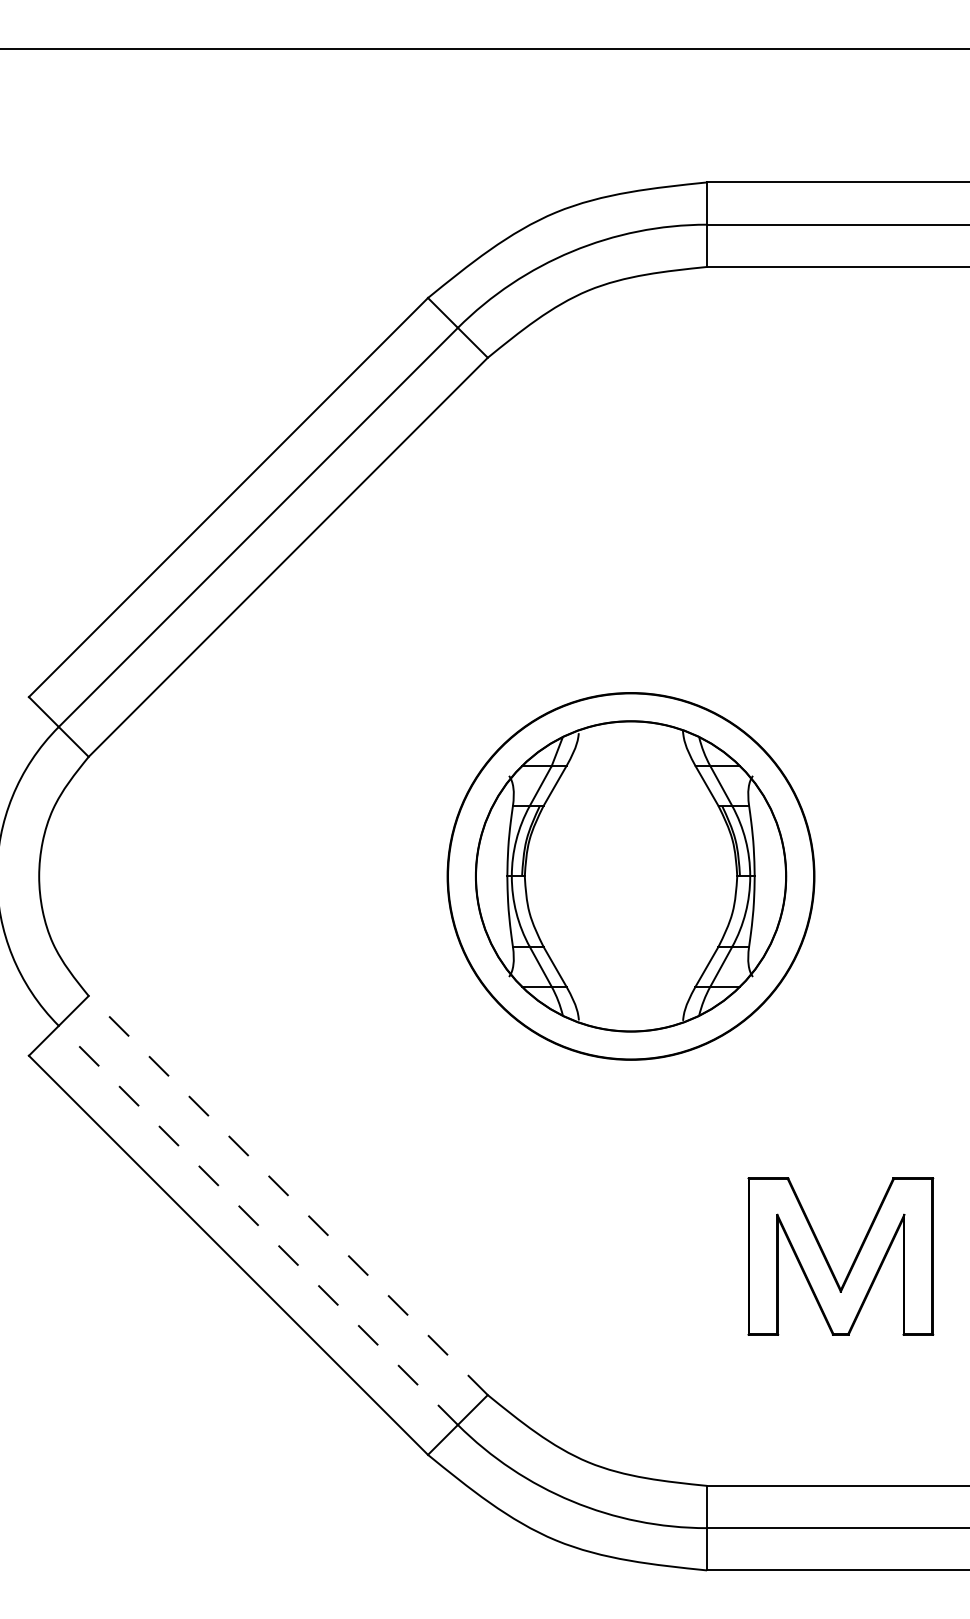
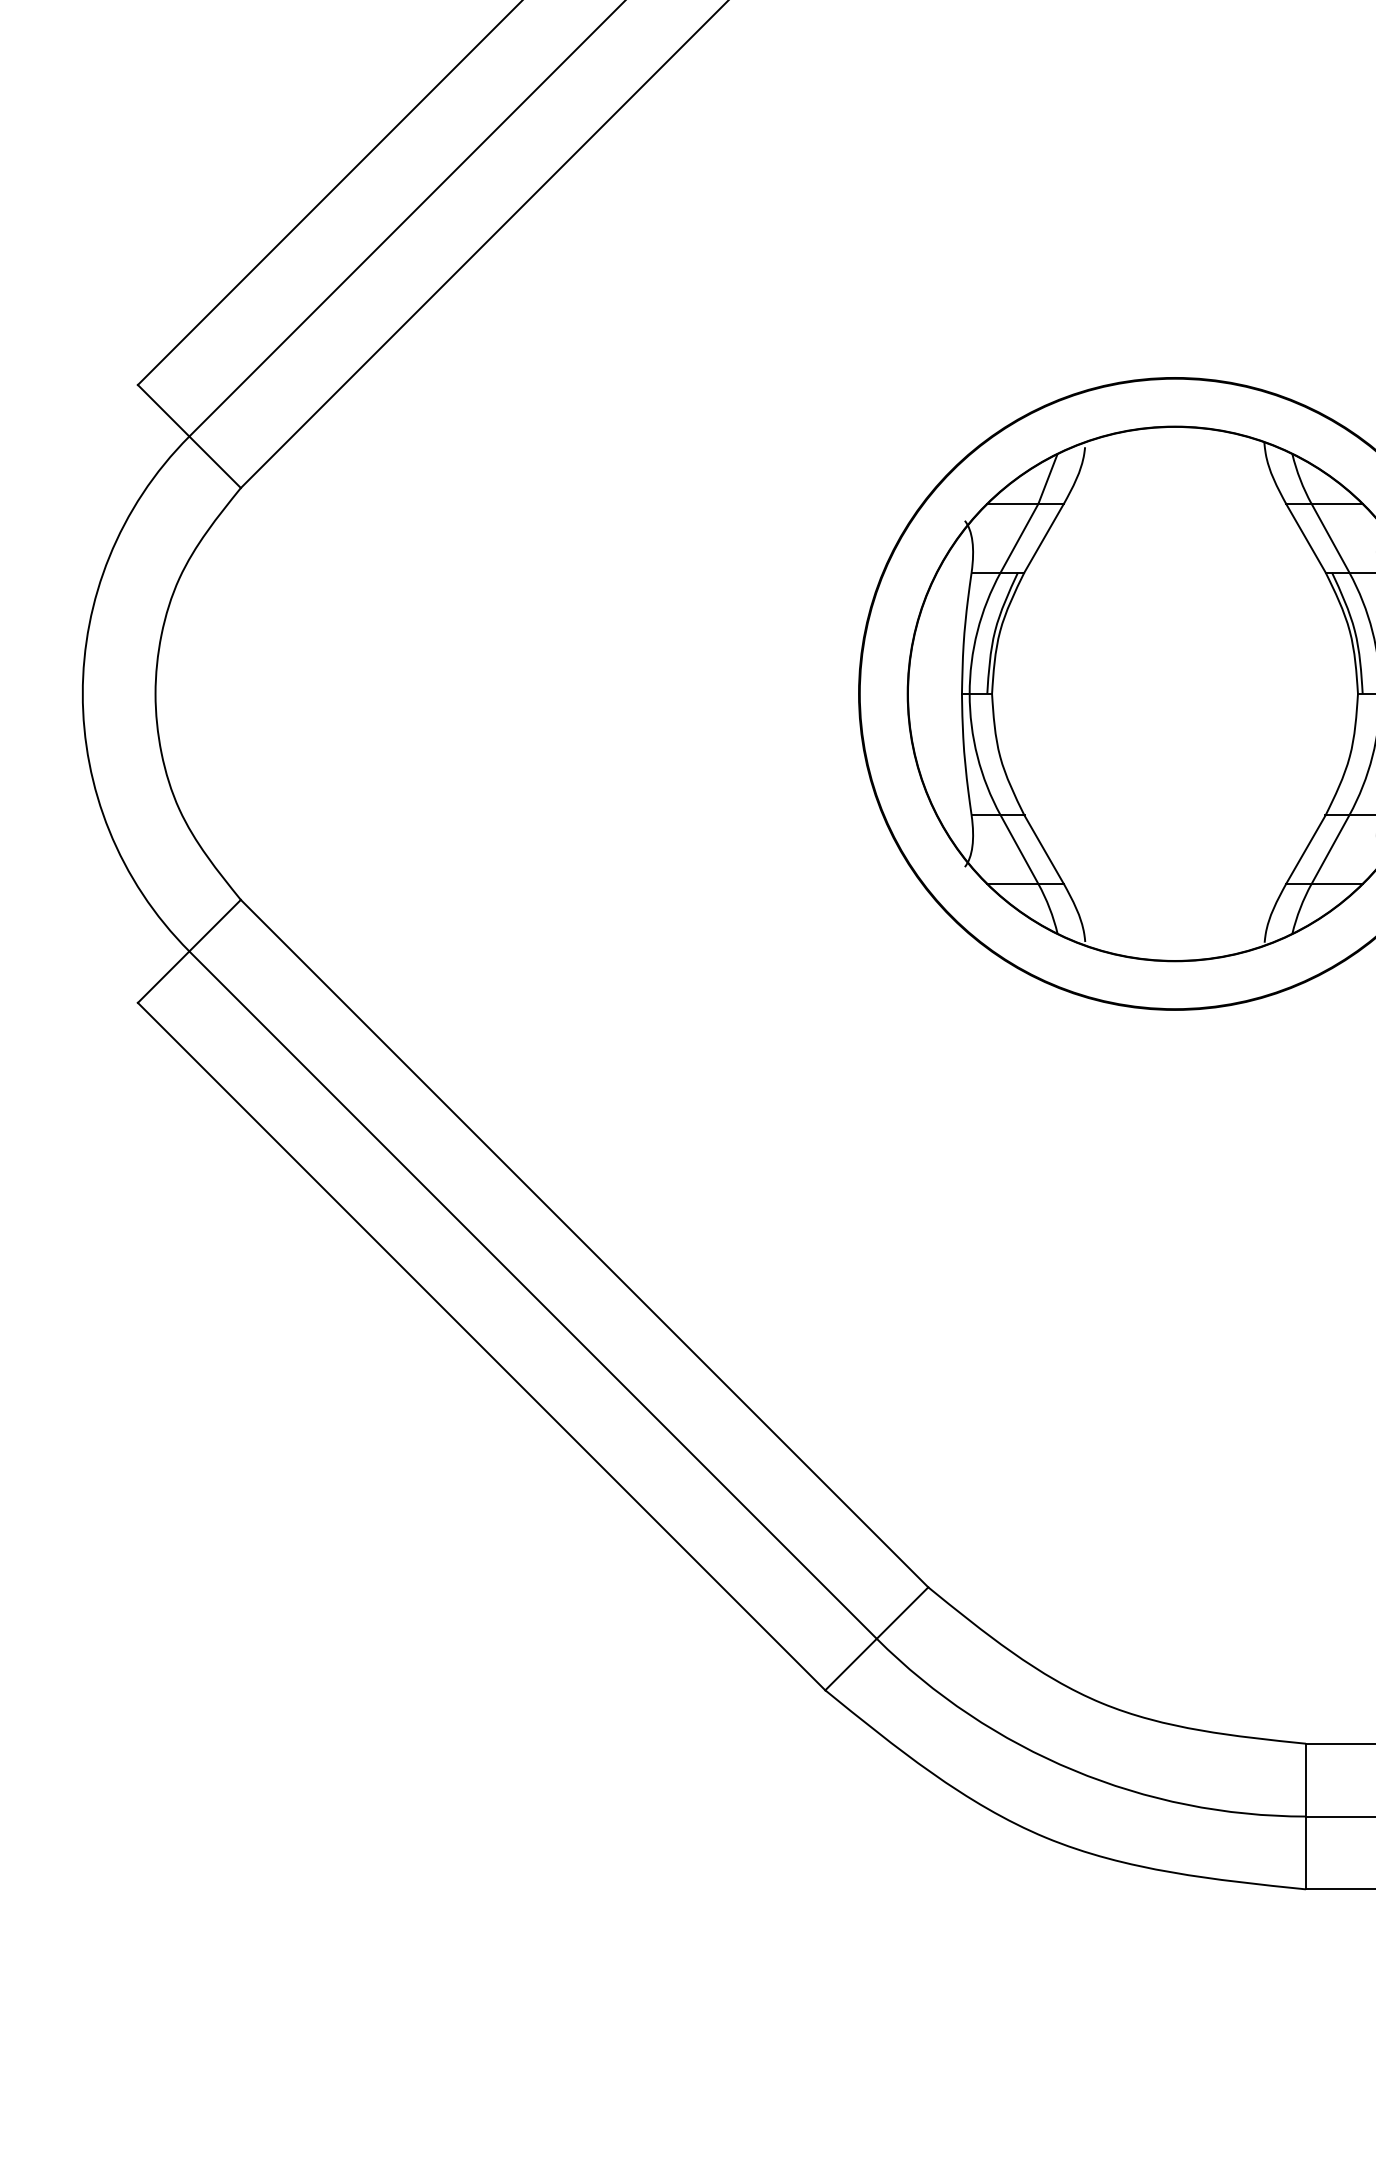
line: (287, 1195) -> (583, 1243), dashed -> solid
line: (258, 1225) -> (533, 1295), dashed -> solid

